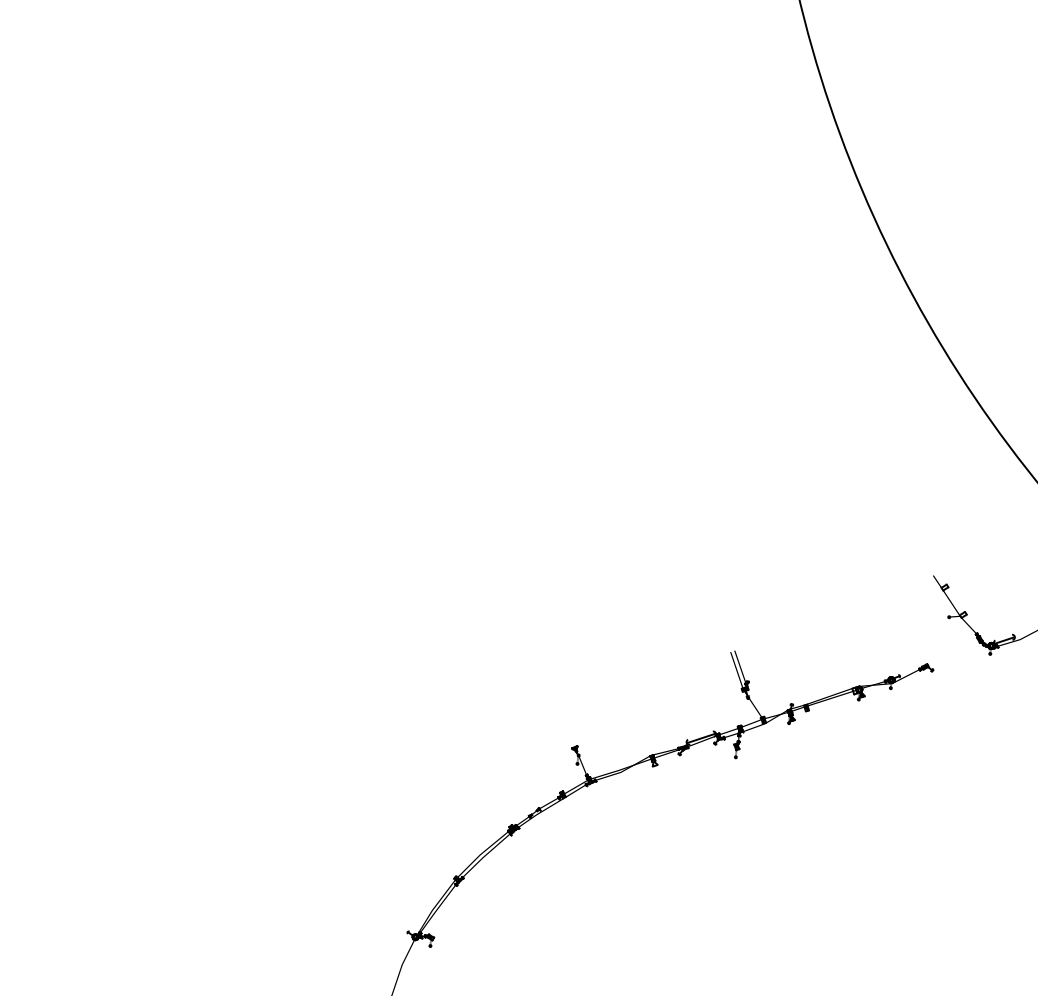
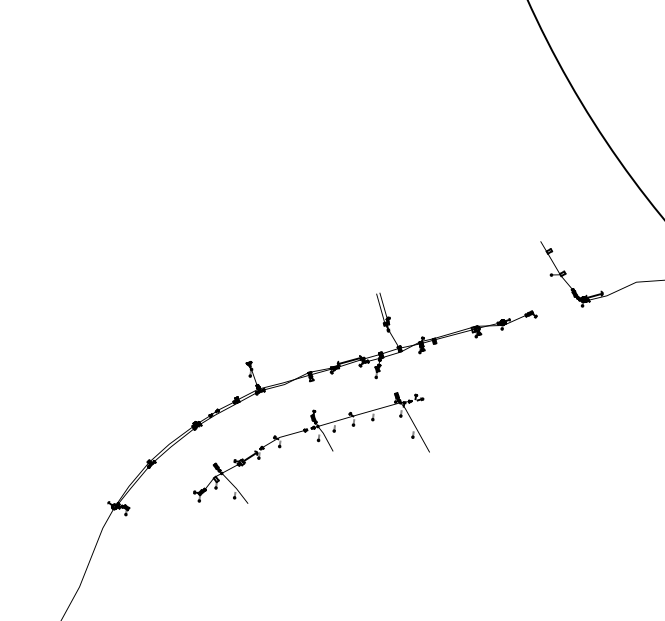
part: (667, 842) -> (318, 442), added

